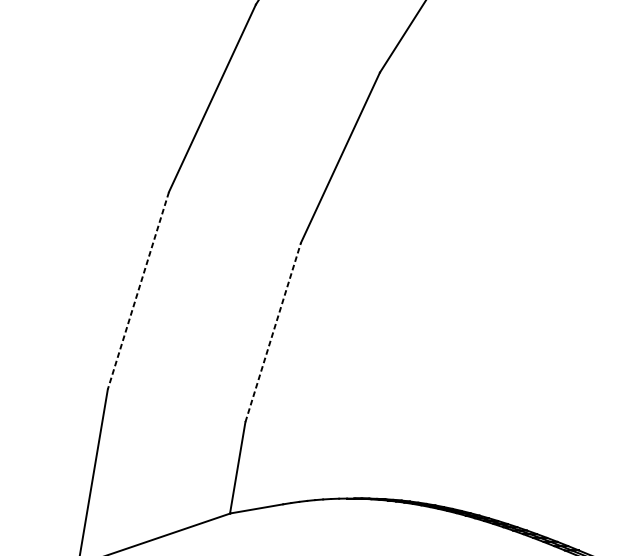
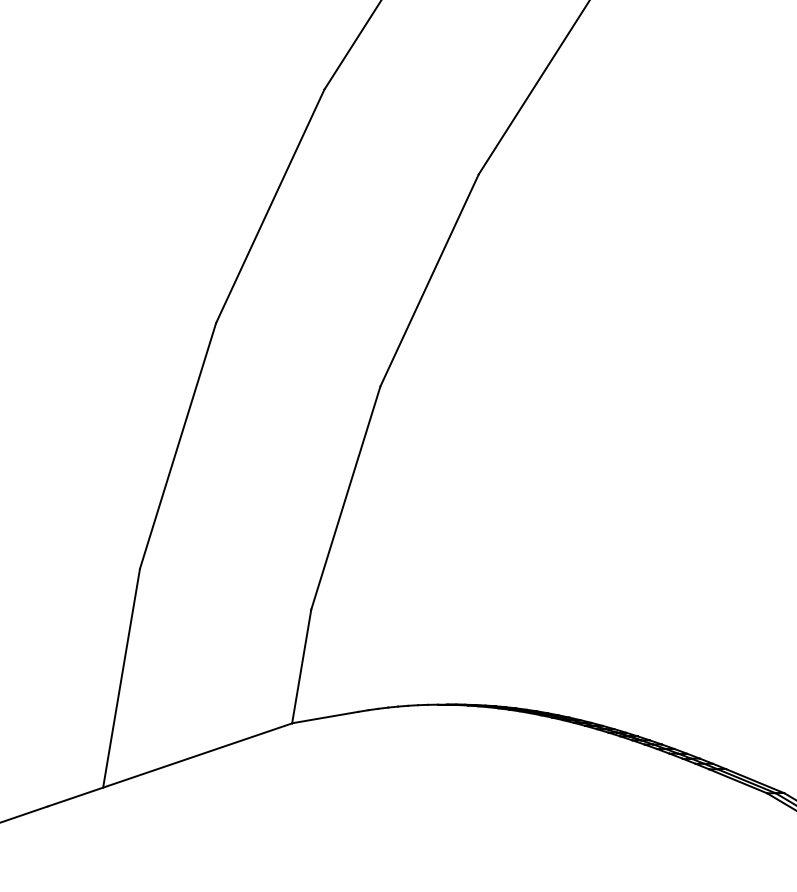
line: (138, 290) -> (178, 445), dashed -> solid
line: (272, 332) -> (345, 497), dashed -> solid

